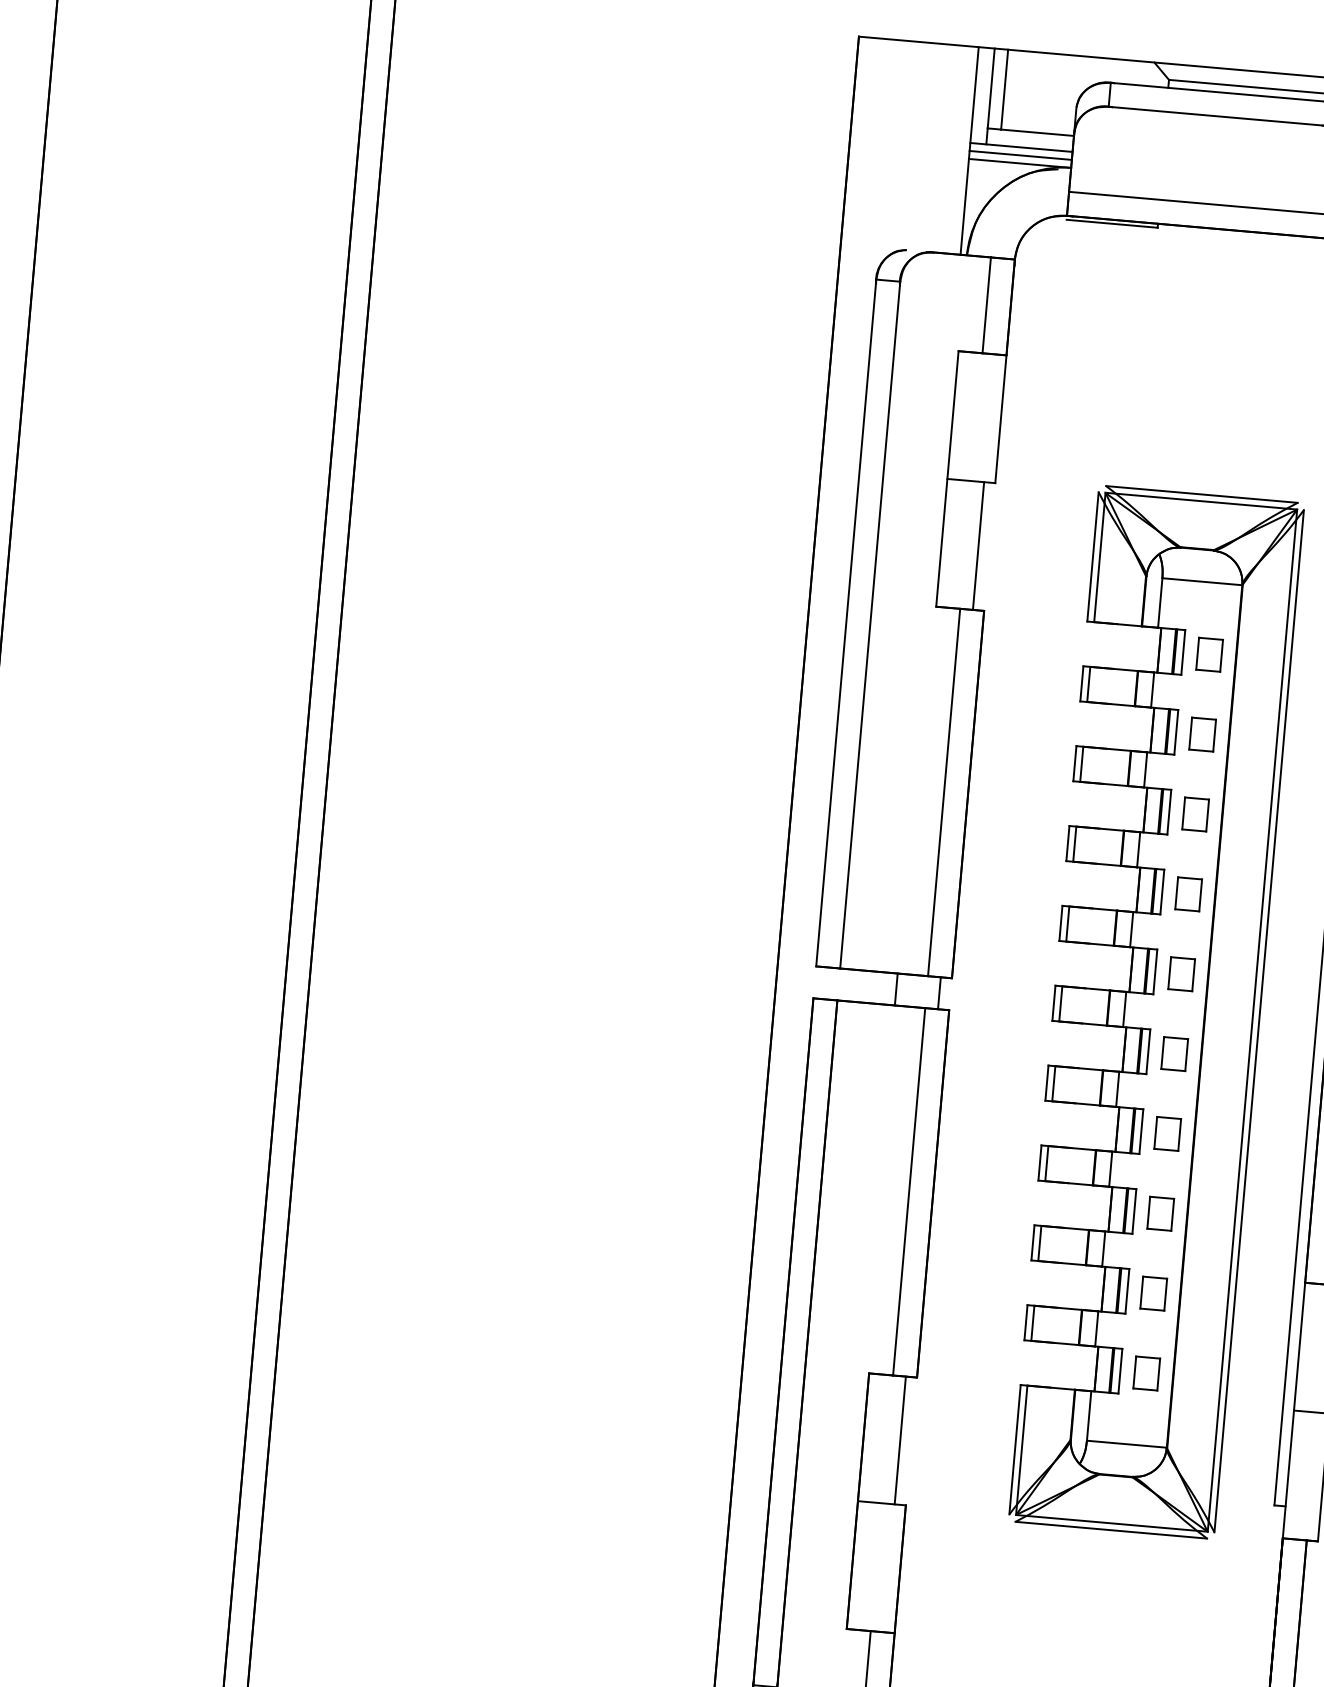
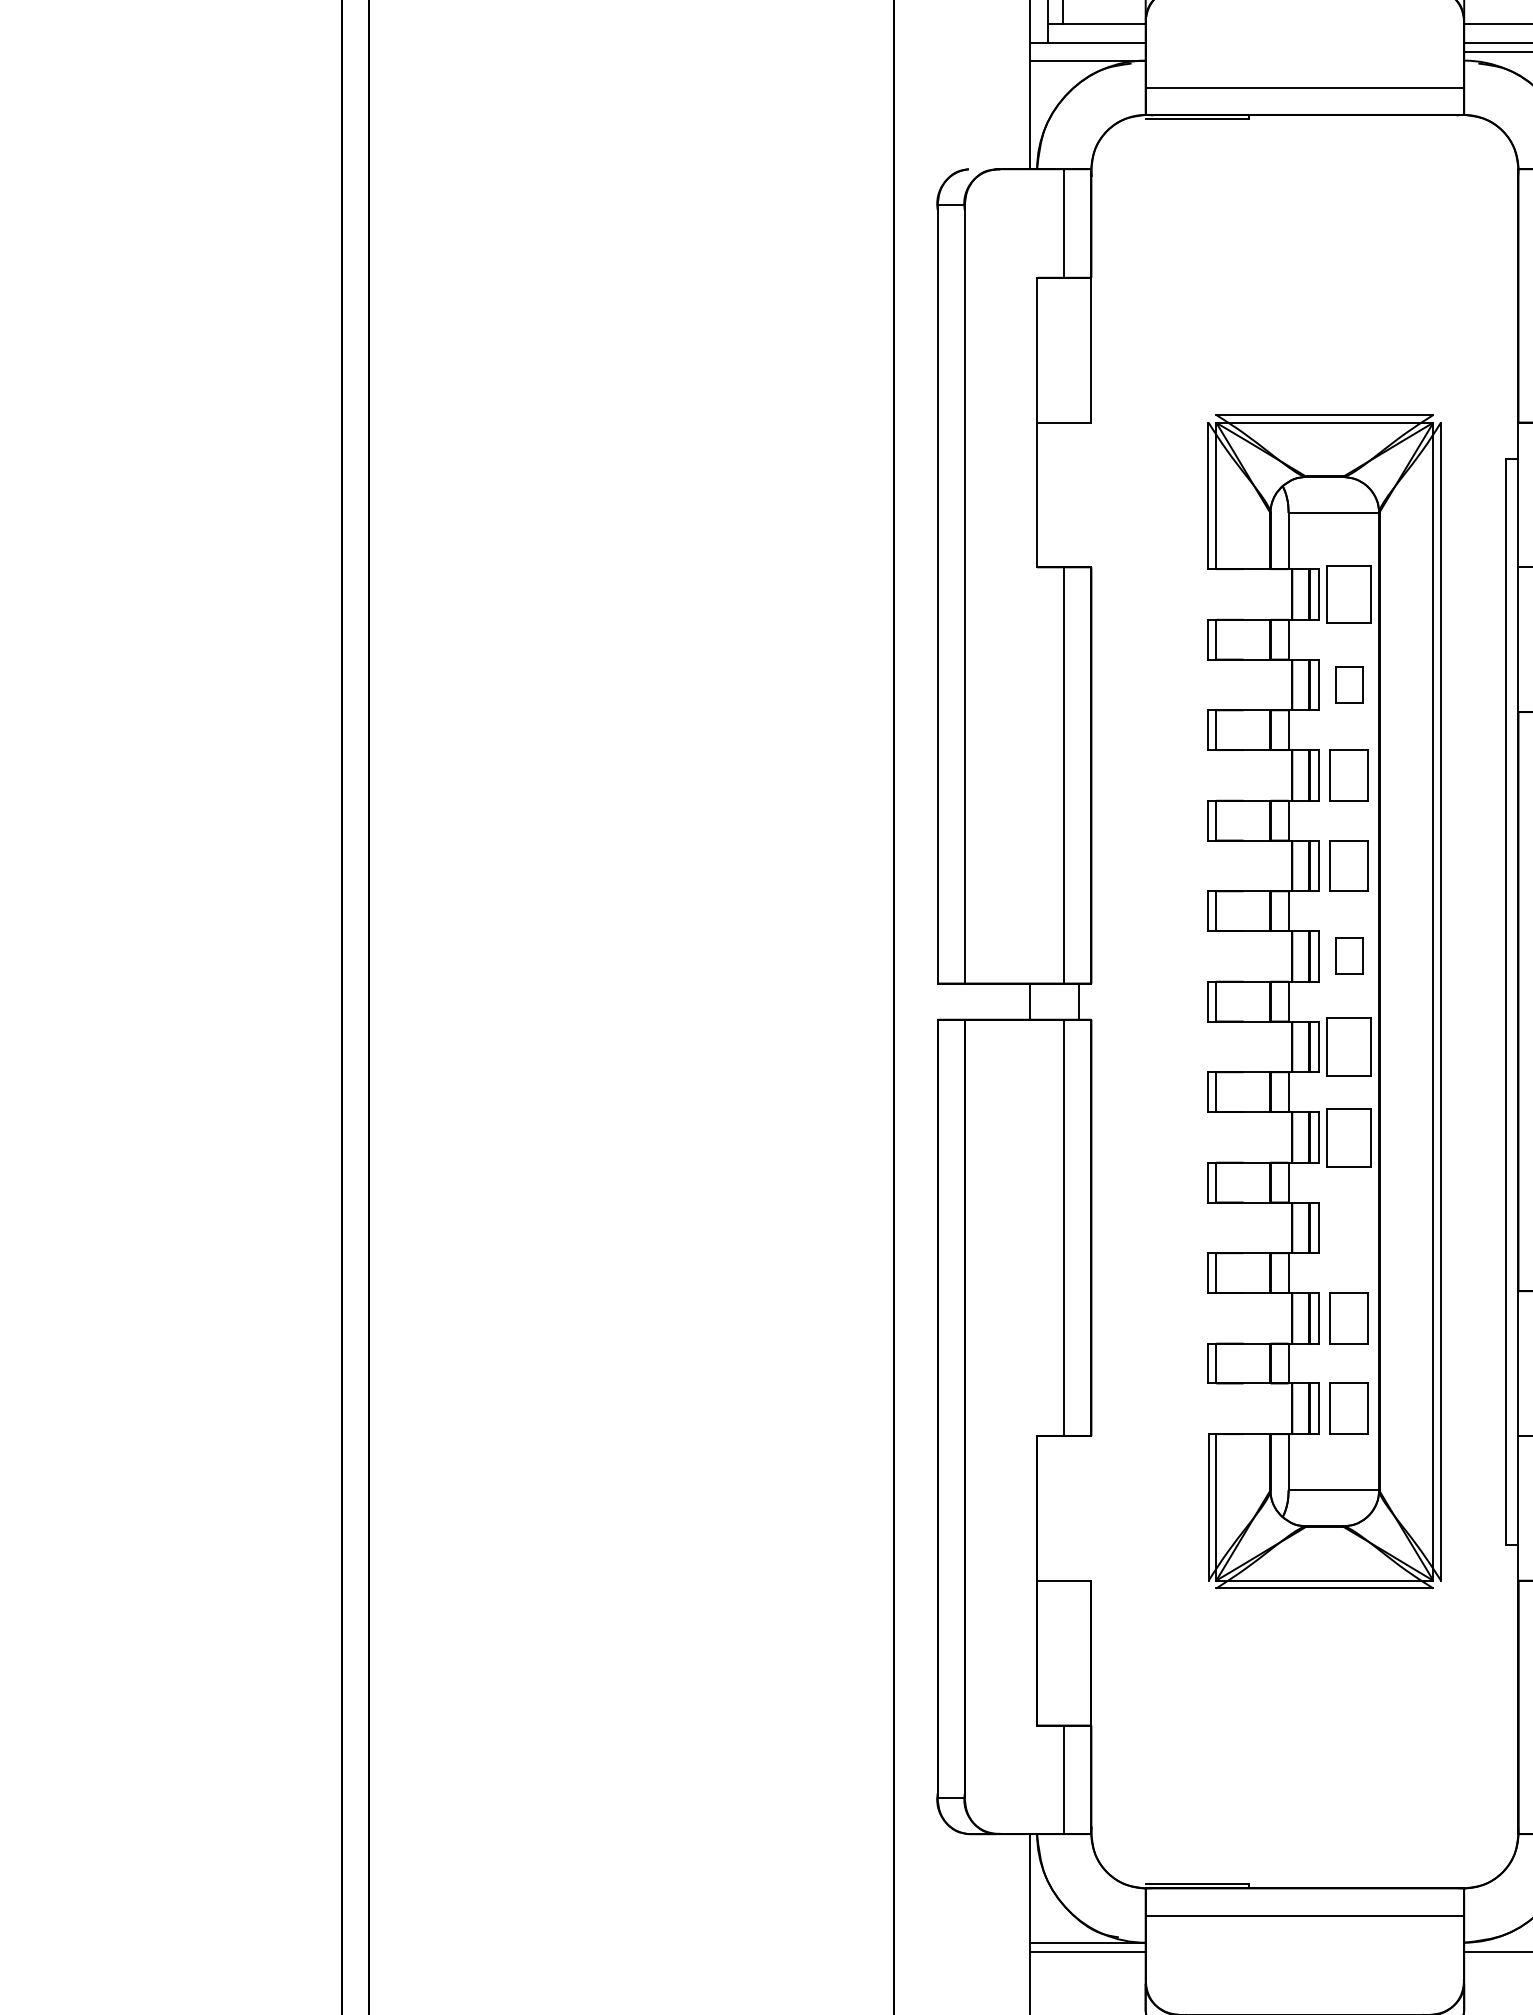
line: (1020, 155) -> (1087, 51), removed
line: (978, 545) -> (1078, 494), removed
part: (1209, 654) -> (1349, 594), size x1.6
part: (1195, 814) -> (1349, 775), size x1.4
part: (1188, 894) -> (1349, 865), size x1.4
part: (1174, 1053) -> (1349, 1046), size x1.6
part: (1167, 1133) -> (1349, 1136), size x1.6
part: (1160, 1213) -> (1349, 1227), removed
part: (1154, 1292) -> (1349, 1317), size x1.4
part: (1146, 1373) -> (1349, 1408), size x1.4
line: (900, 1439) -> (1078, 1507), removed

